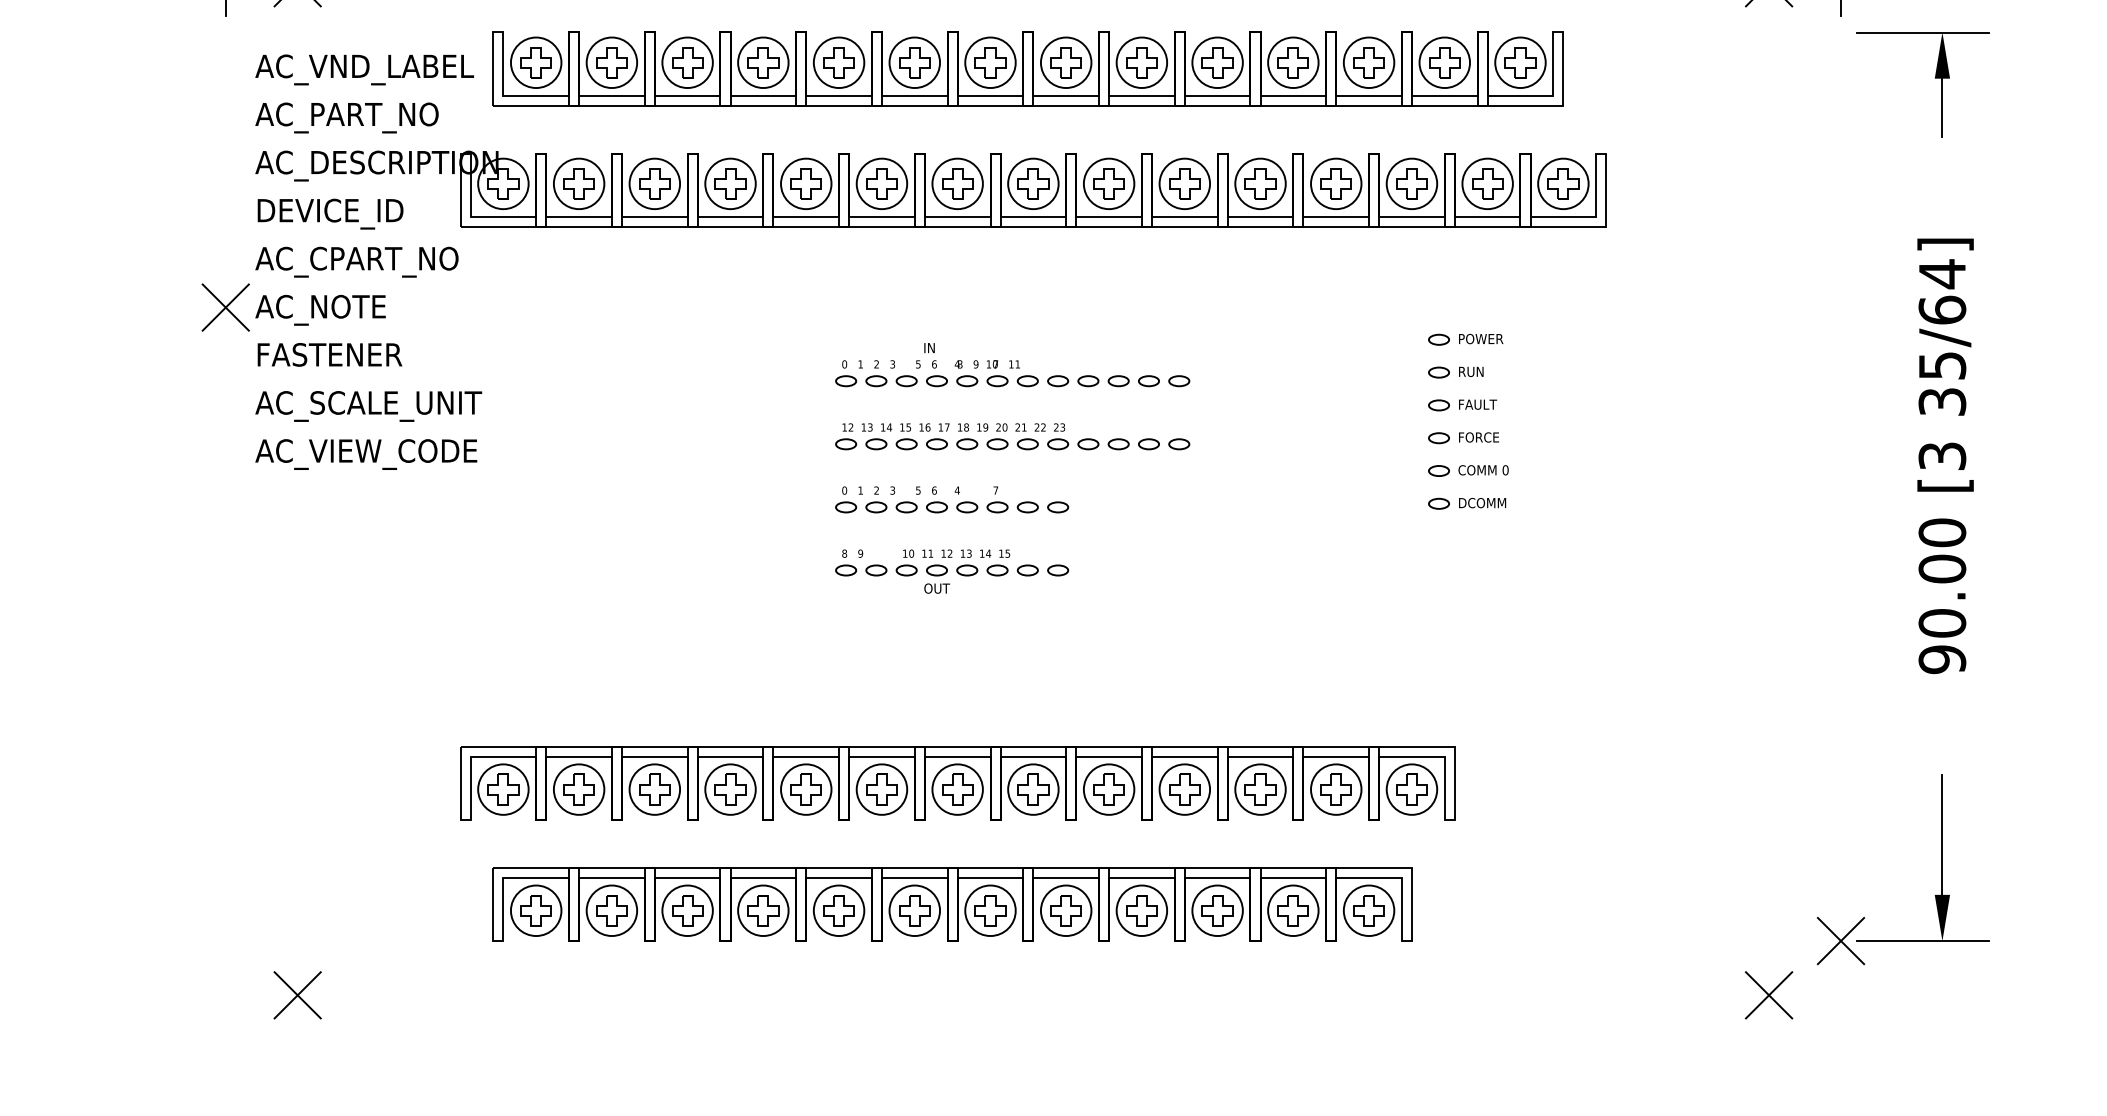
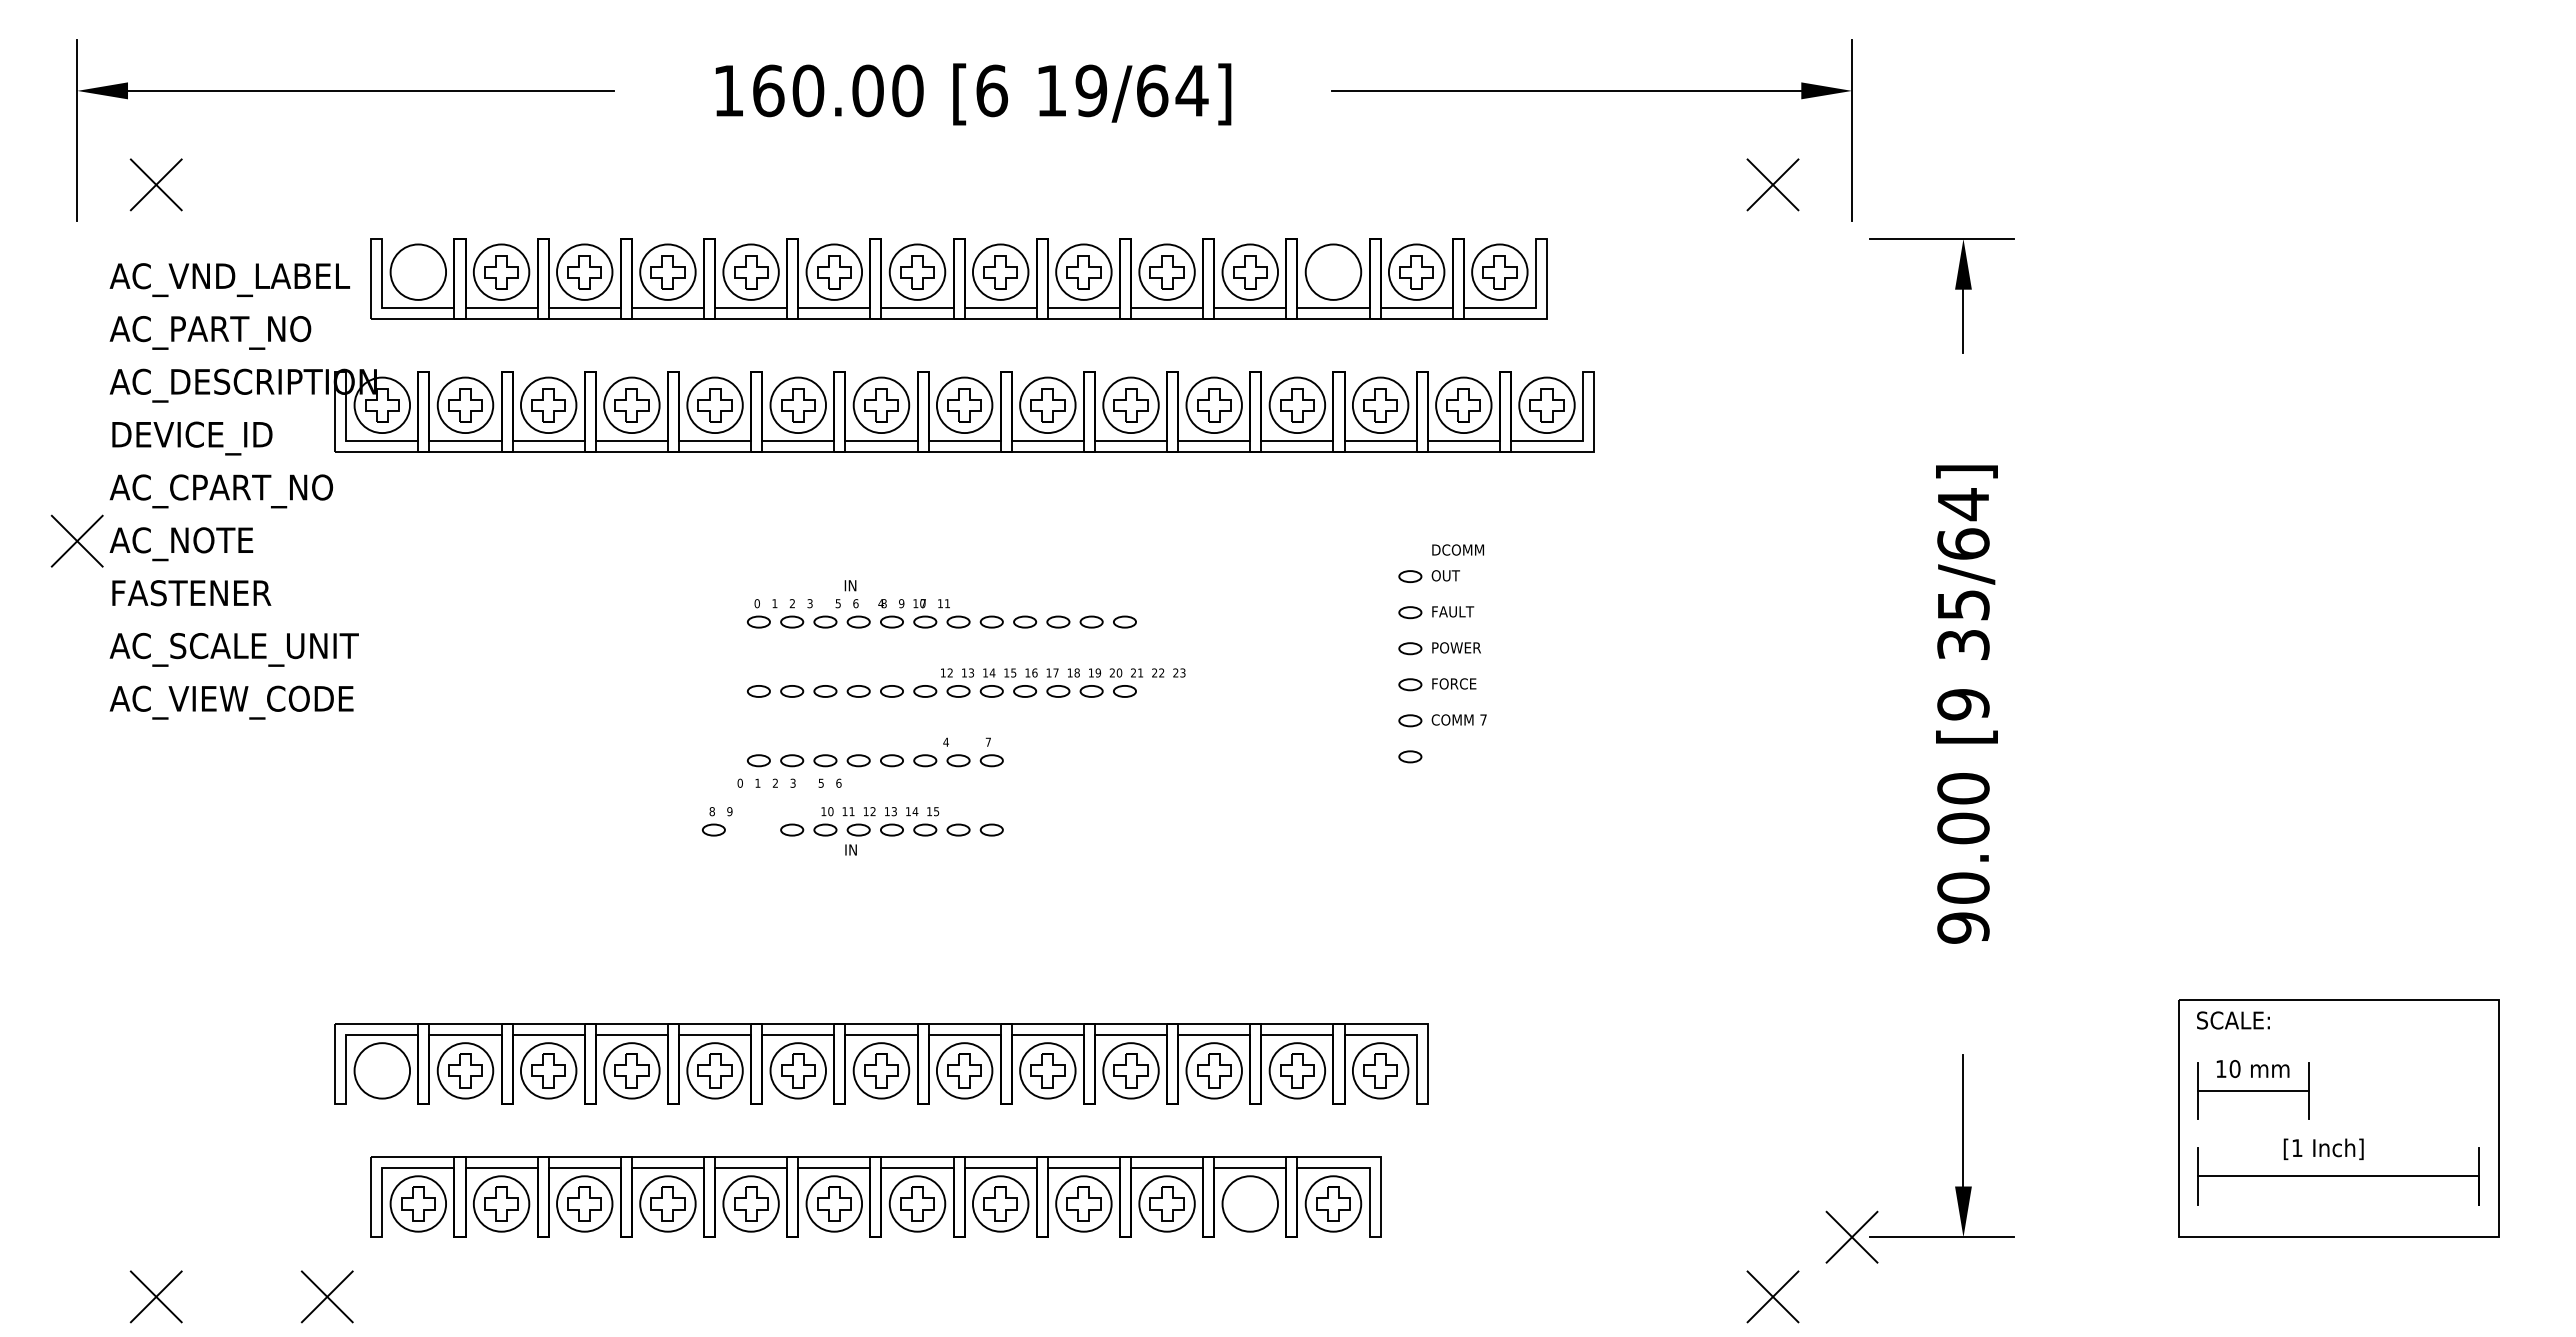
part: (536, 63) -> (418, 272), removed
part: (1369, 63) -> (1333, 272), removed
text: (1480, 338) -> (1455, 575), POWER -> OUT
text: (1478, 371) -> (1453, 611), RUN -> FAULT
text: (1481, 404) -> (1456, 647), FAULT -> POWER
text: (954, 427) -> (1063, 672), moved
text: (1942, 456) -> (1963, 704), [3 -> [9
text: (1505, 469) -> (1483, 719), 0 -> 7
text: (889, 489) -> (789, 782), moved
text: (975, 489) -> (966, 741), moved
text: (1481, 502) -> (1457, 549), moved
part: (849, 562) -> (717, 821), moved
text: (936, 588) -> (858, 849), OUT -> IN
part: (503, 789) -> (382, 1070), removed
part: (1293, 910) -> (1250, 1203), removed
part: (452, 994) -> (326, 1296), added

